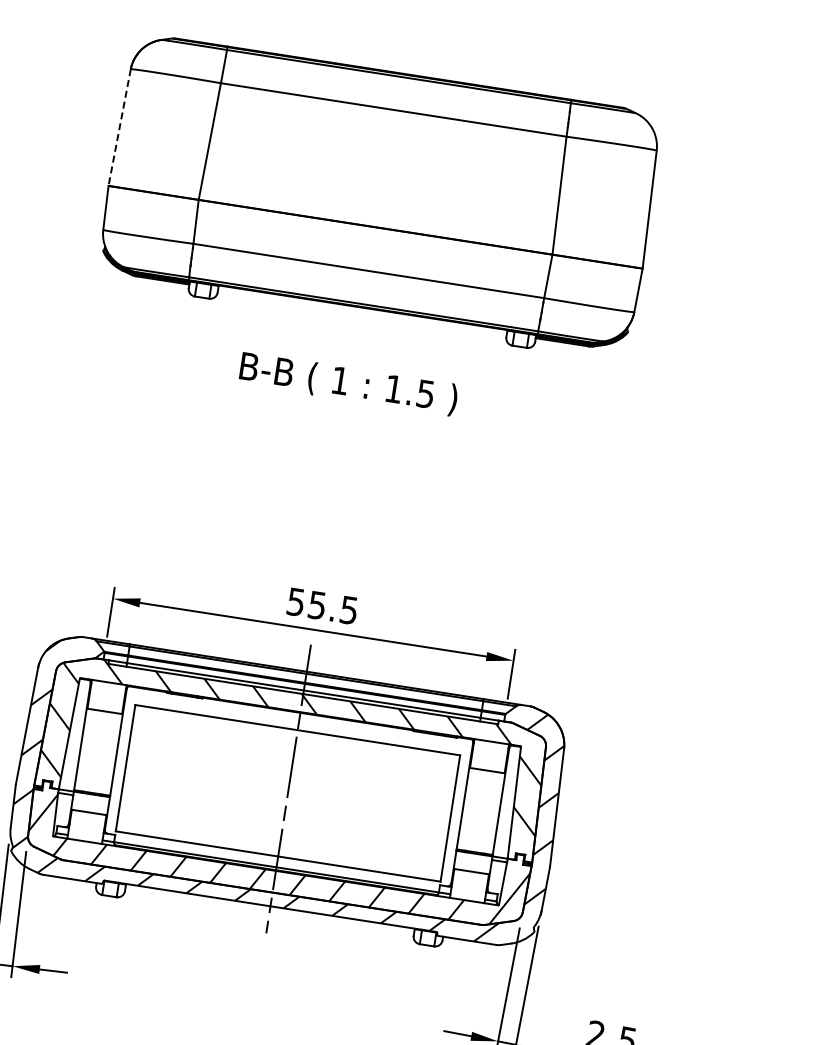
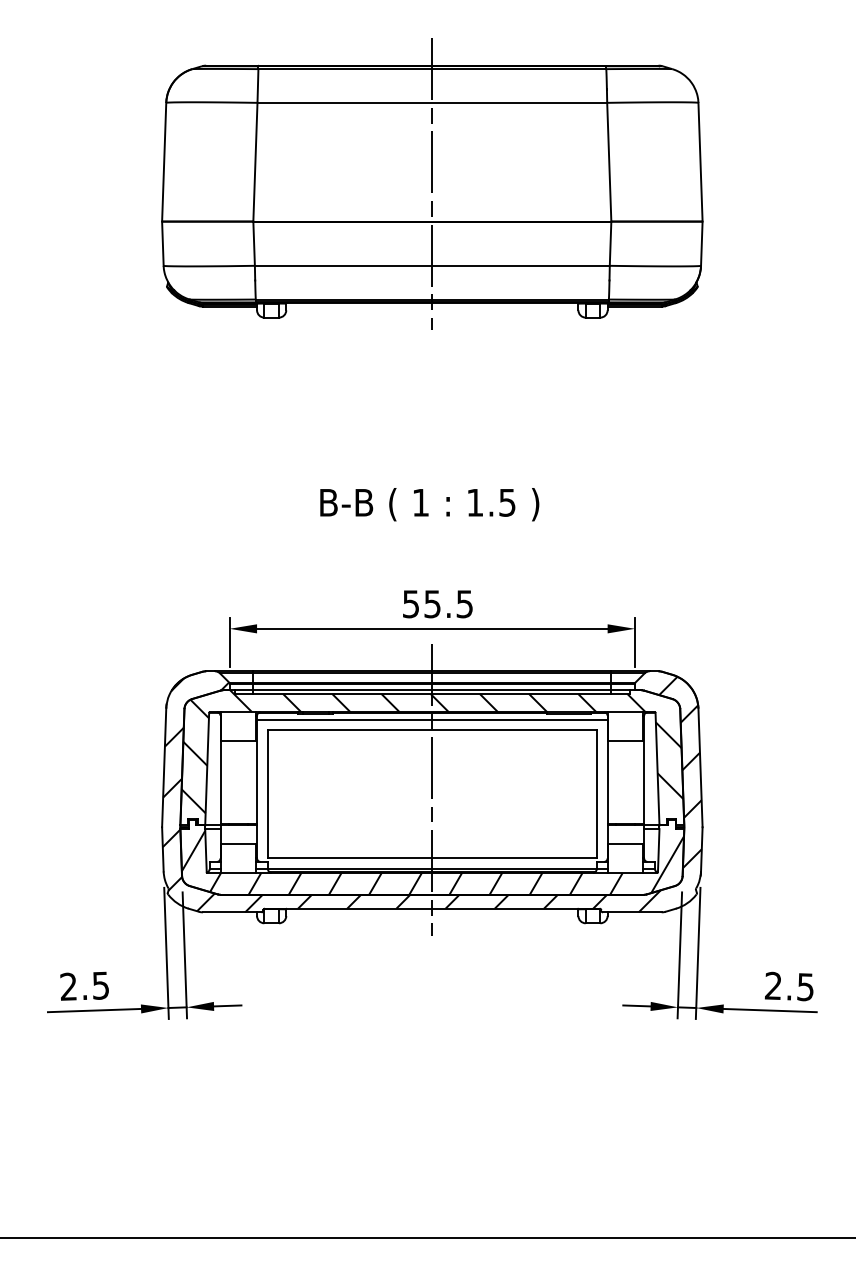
line: (119, 127) -> (164, 162), dashed -> solid
line: (381, 190) -> (432, 184), added
text: (348, 383) -> (429, 504), moved
line: (299, 719) -> (432, 719), added

